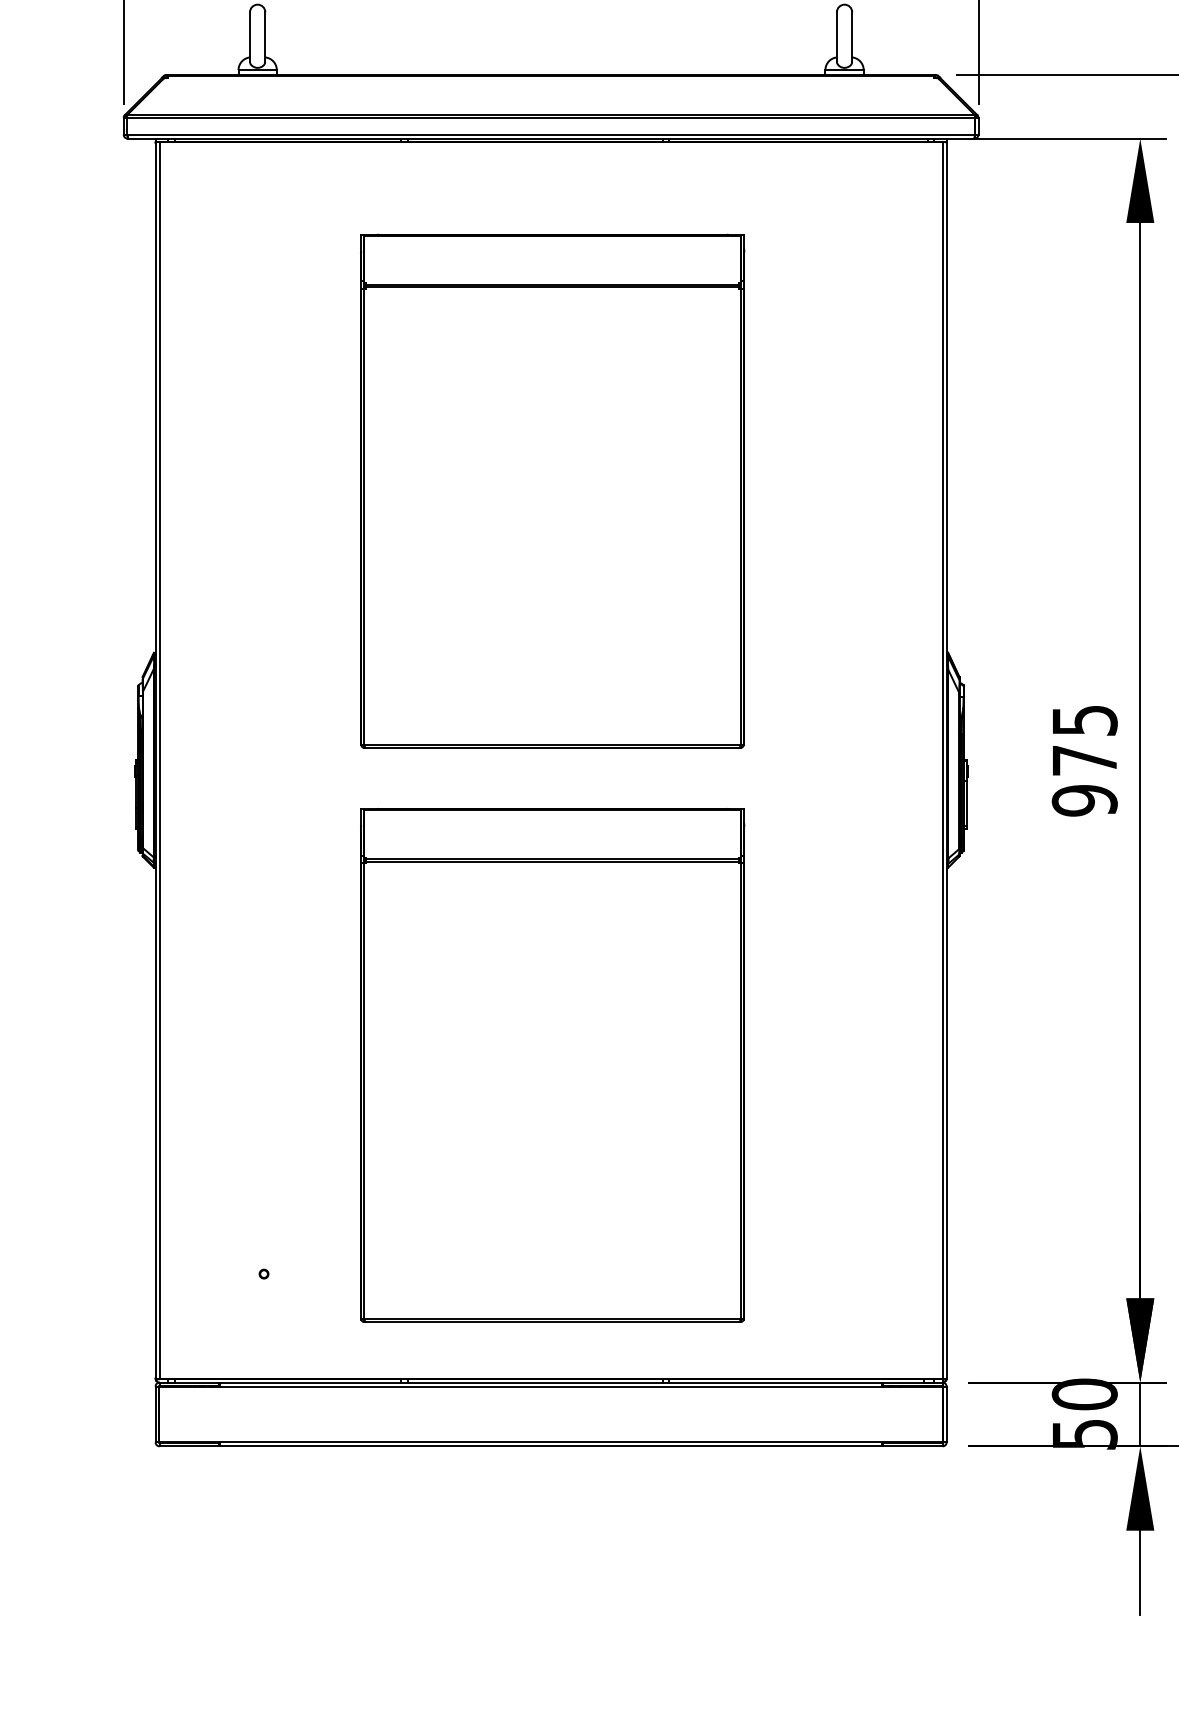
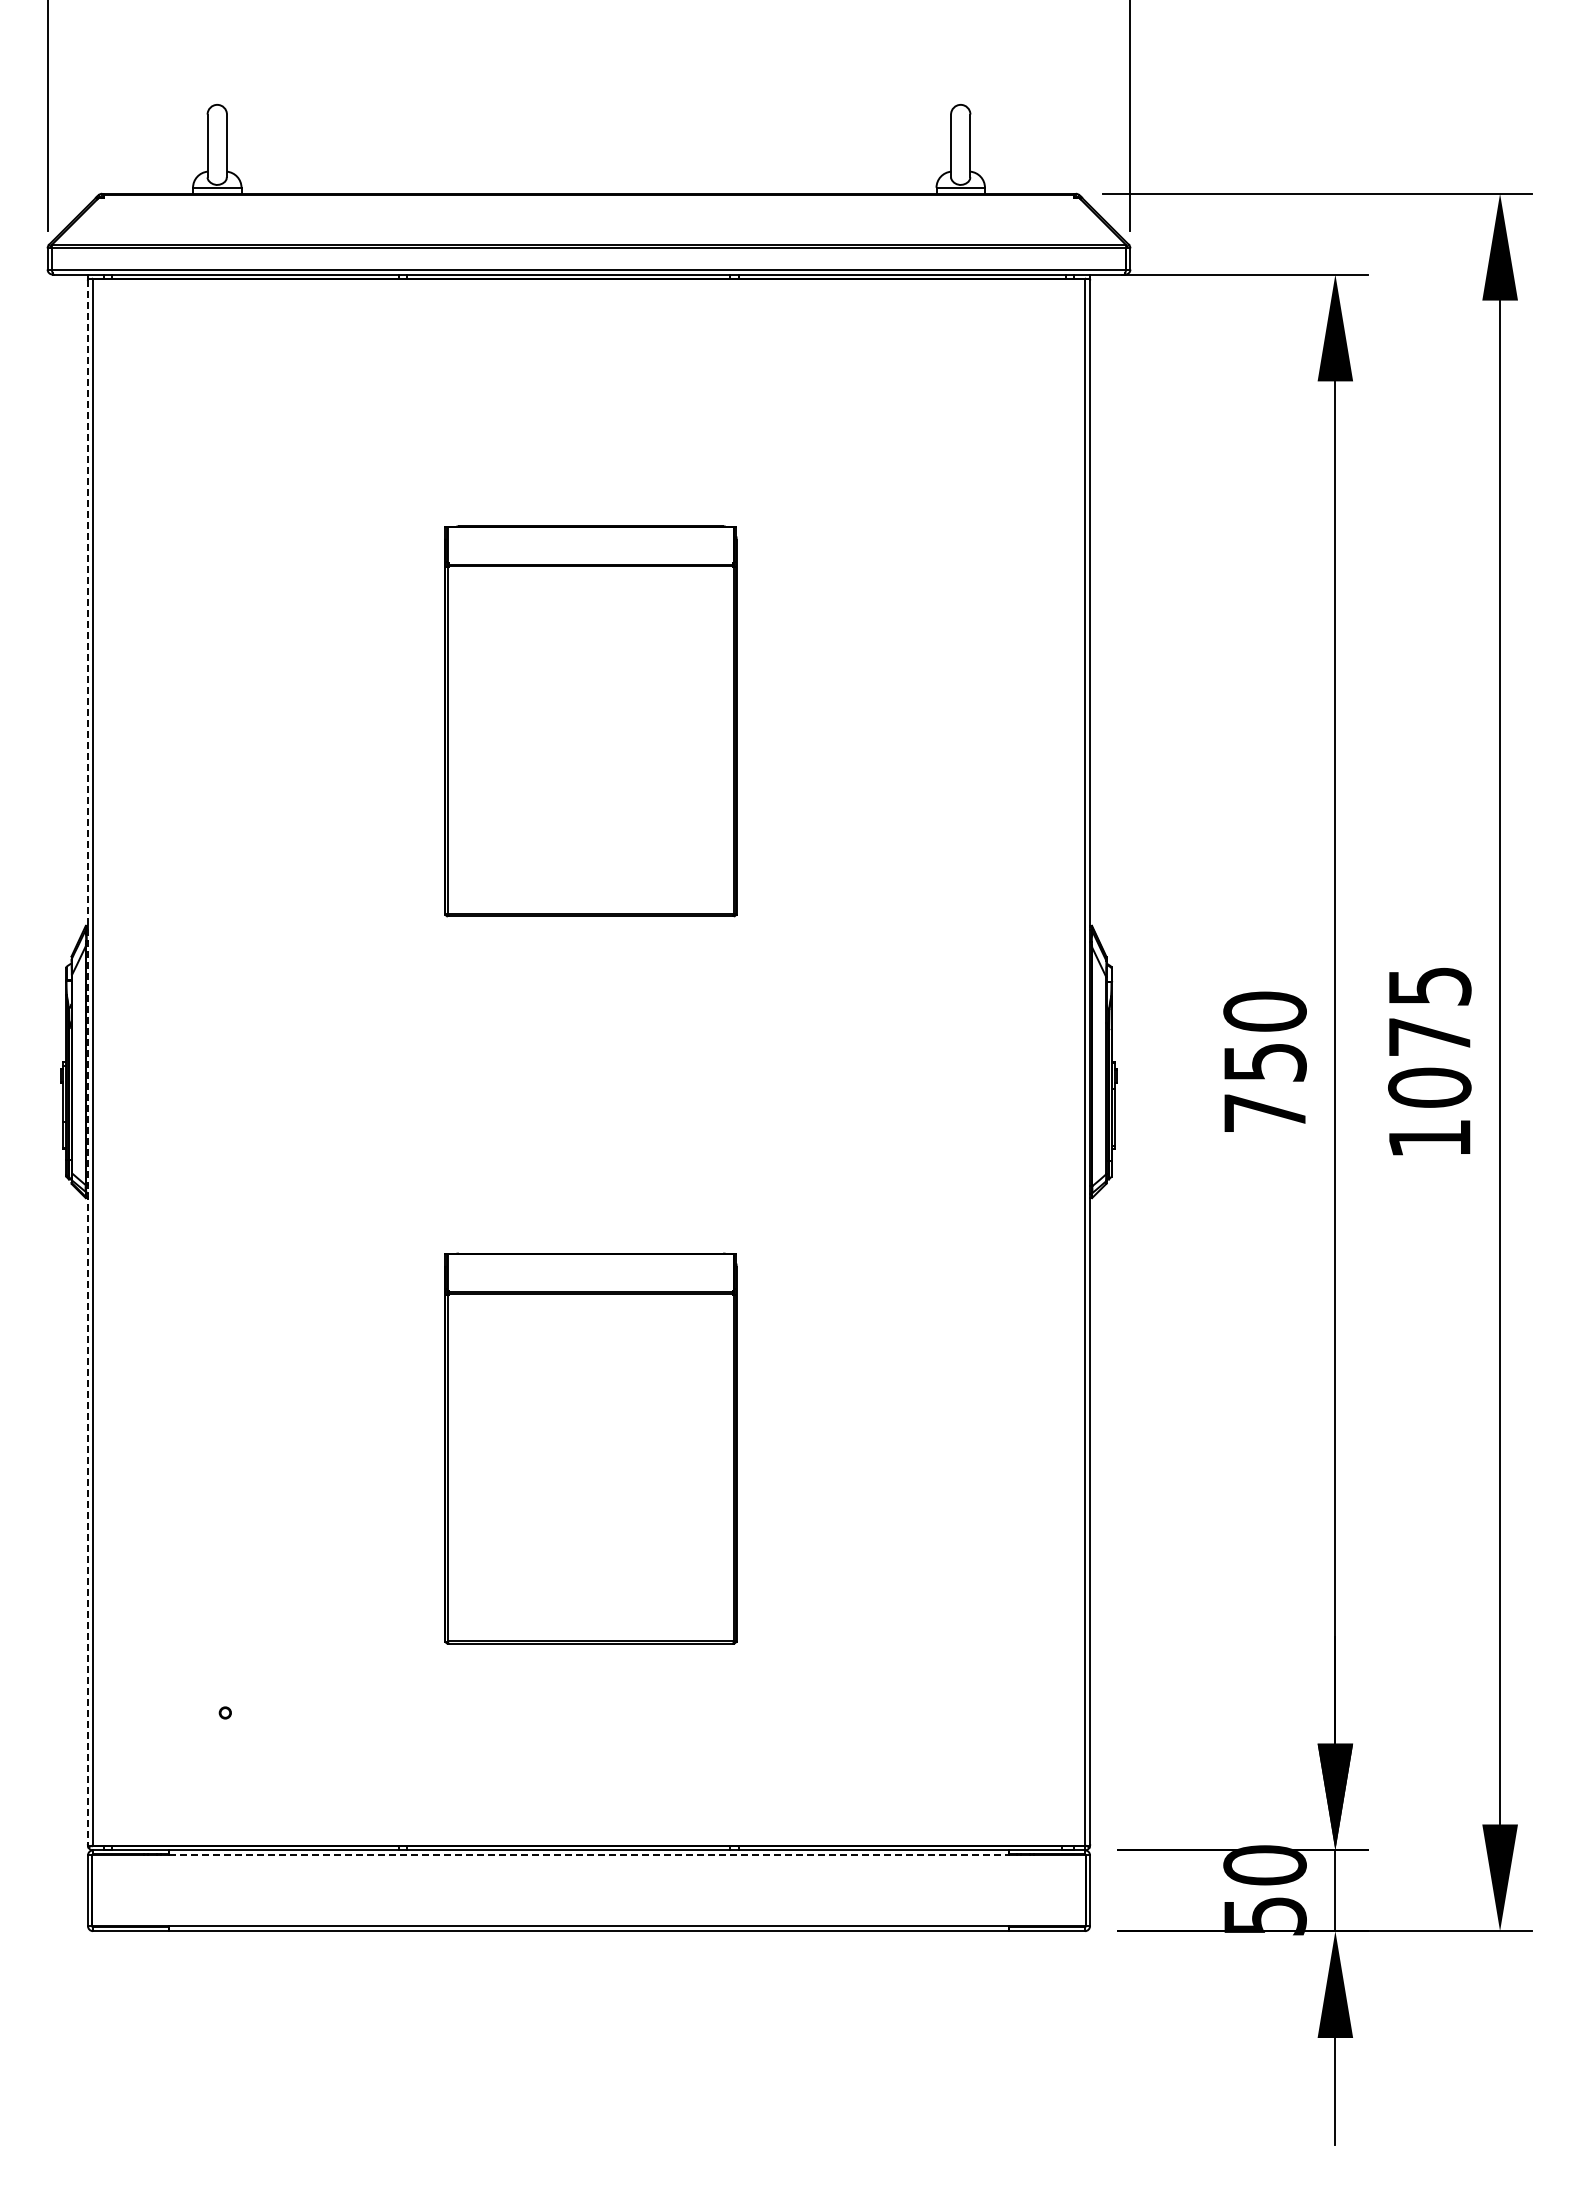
part: (552, 491) -> (590, 721), size x0.6
line: (156, 760) -> (88, 1062), solid -> dashed
text: (1084, 760) -> (1264, 1062), 975 -> 750
part: (552, 1065) -> (590, 1448), size x0.6
line: (550, 1386) -> (588, 1855), solid -> dashed

